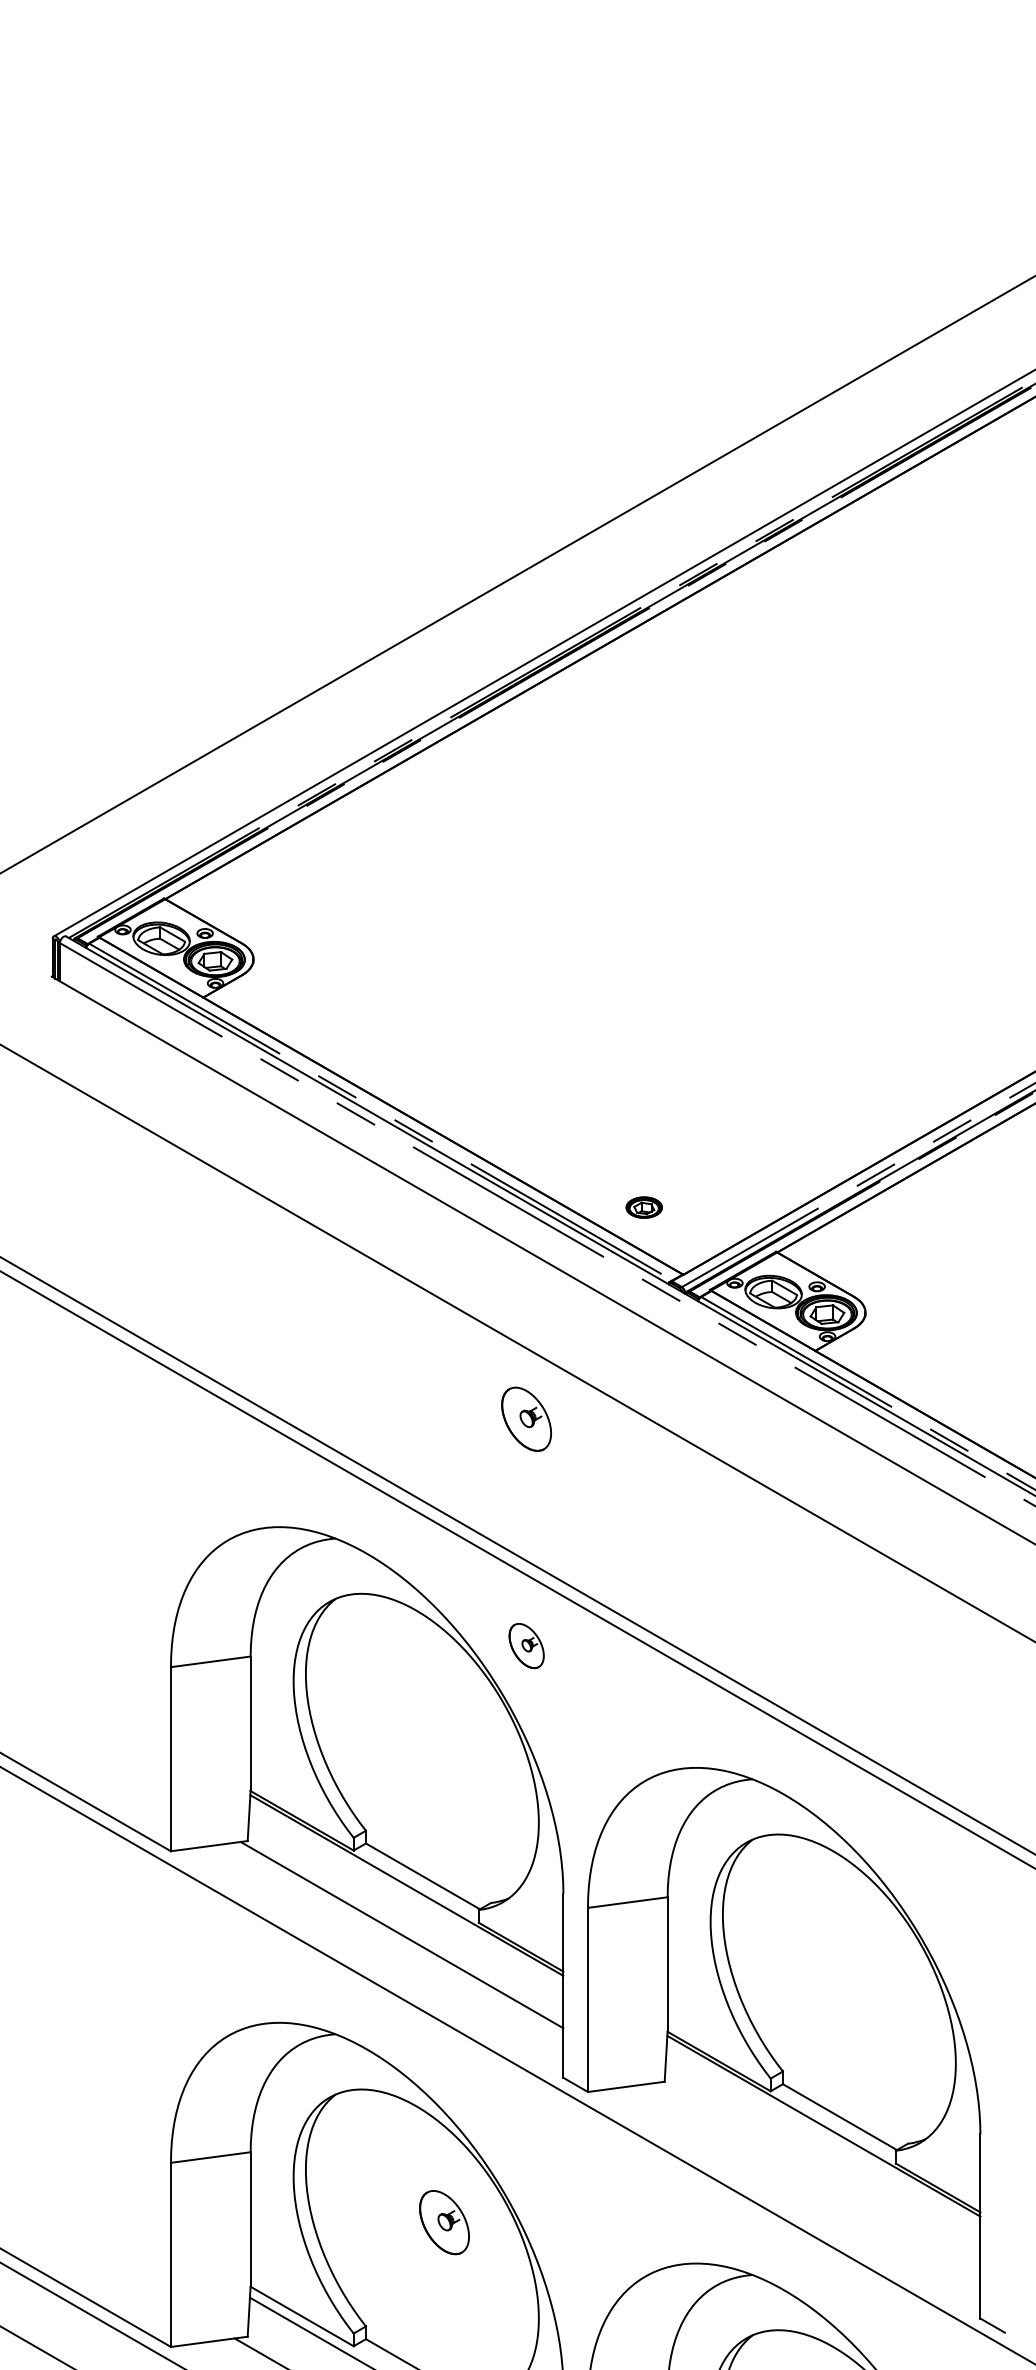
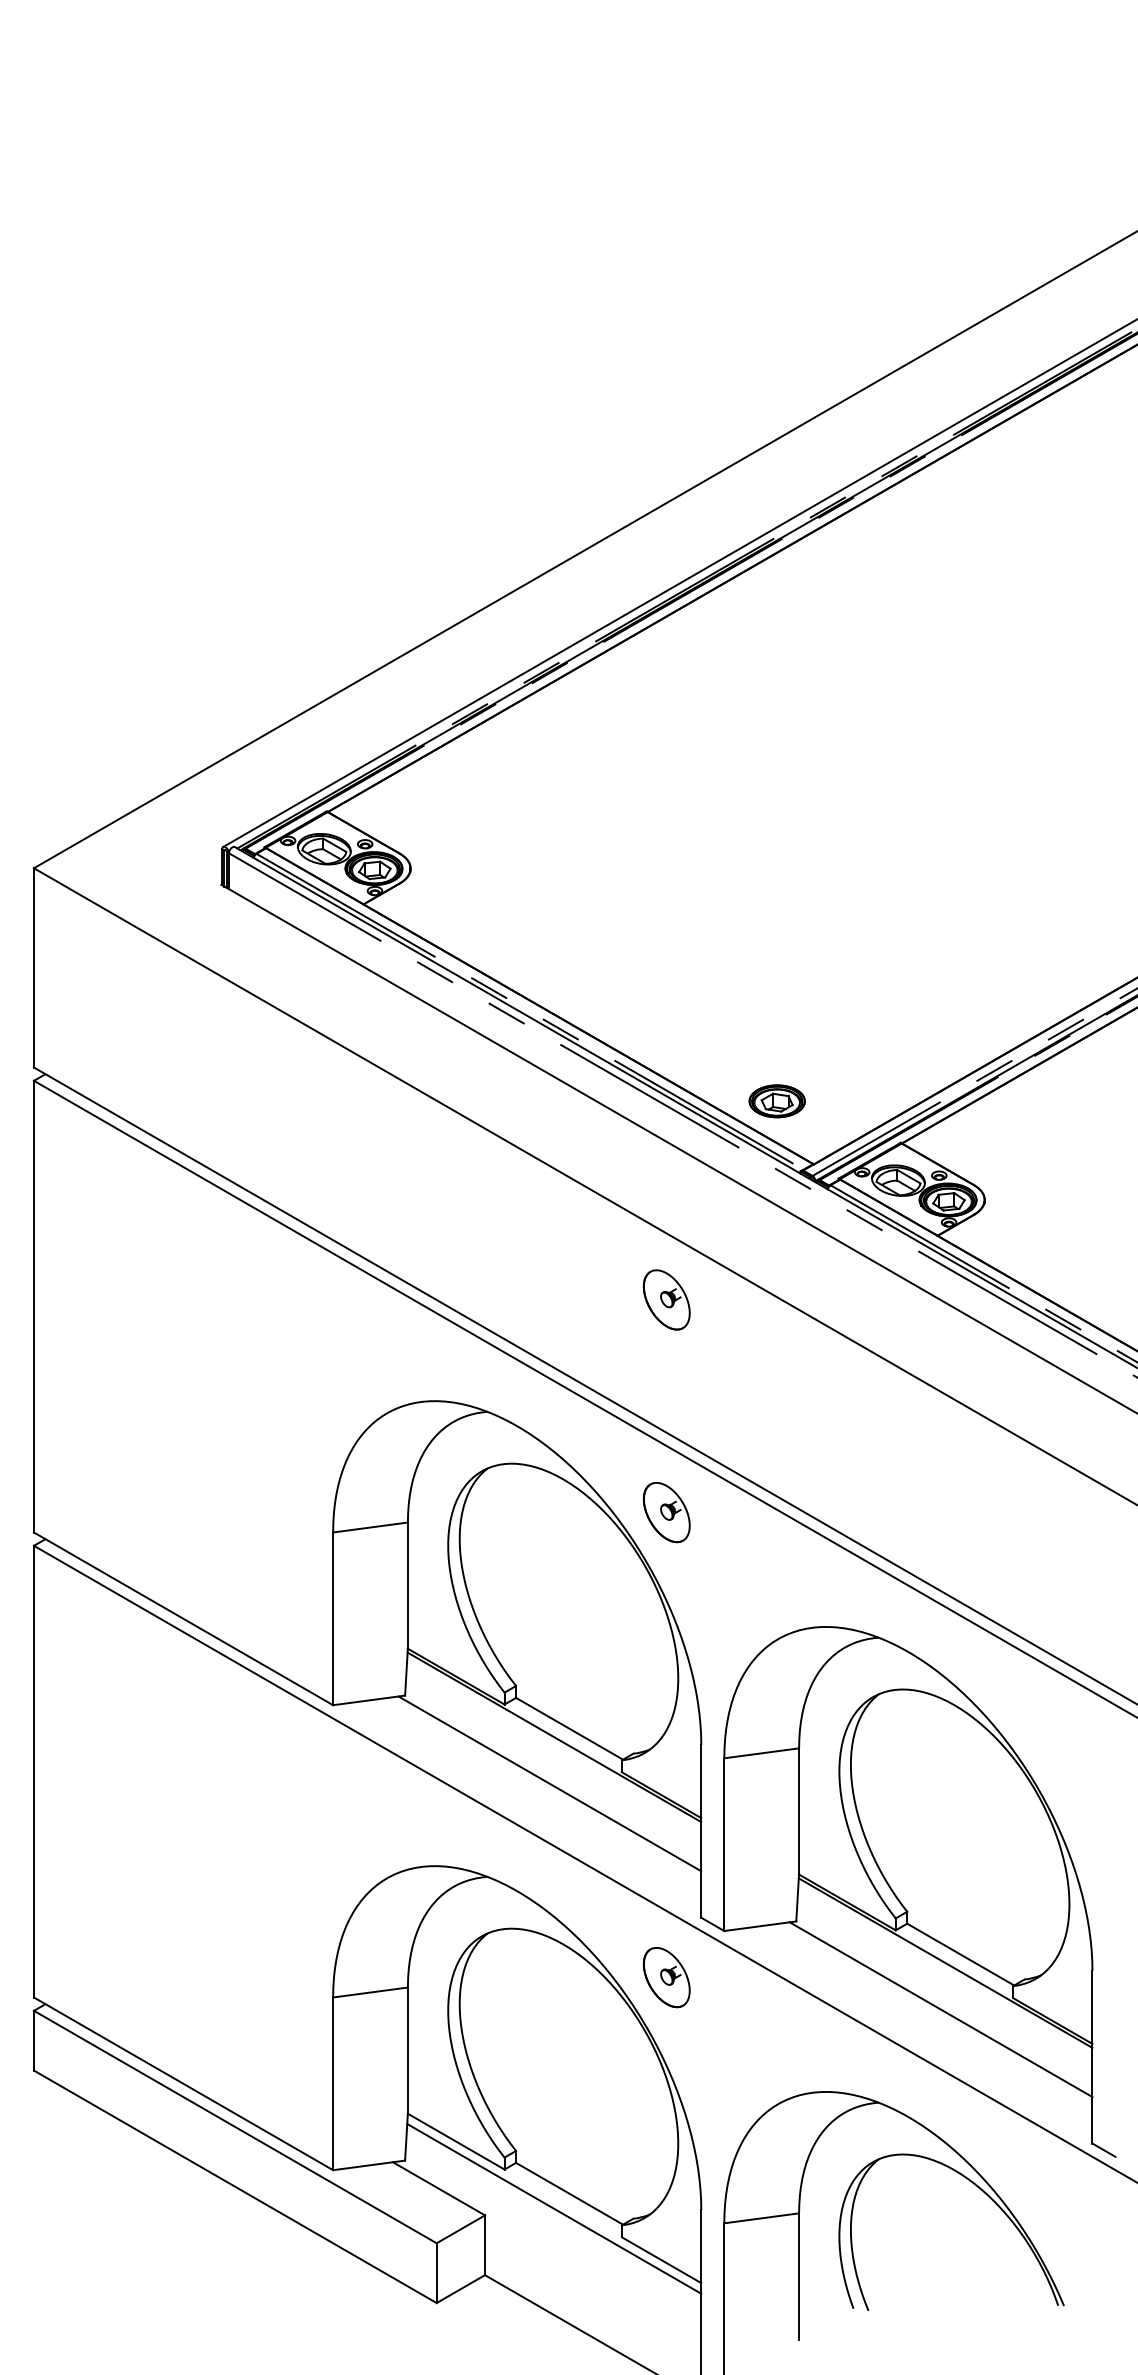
part: (643, 1207) -> (776, 1101), size x1.67
part: (526, 1645) -> (666, 1512), size x1.43
line: (818, 2175) -> (940, 2009), added
part: (444, 2222) -> (666, 1977), moved

